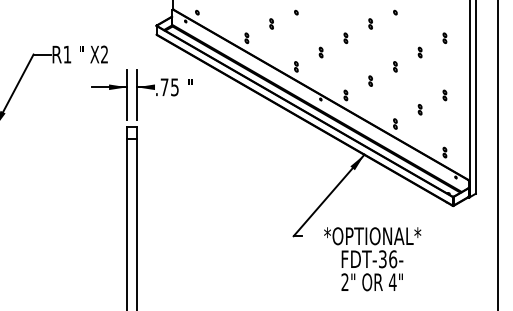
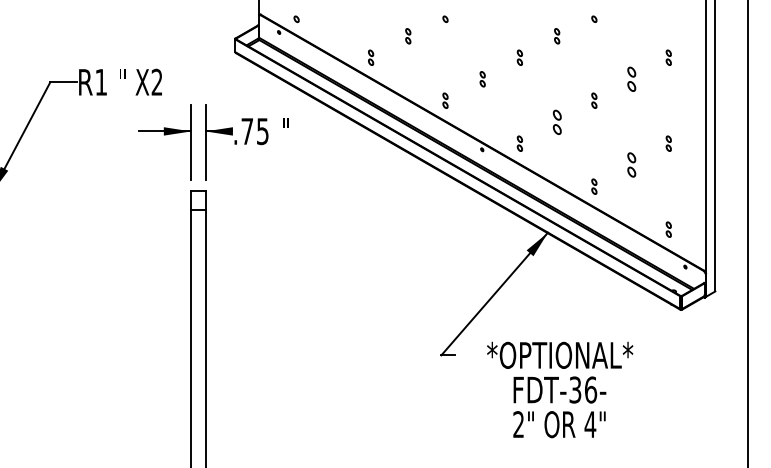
part: (419, 52) -> (630, 79), size x1.6
part: (370, 80) -> (556, 121), size x1.6
part: (419, 109) -> (630, 164), size x1.6

